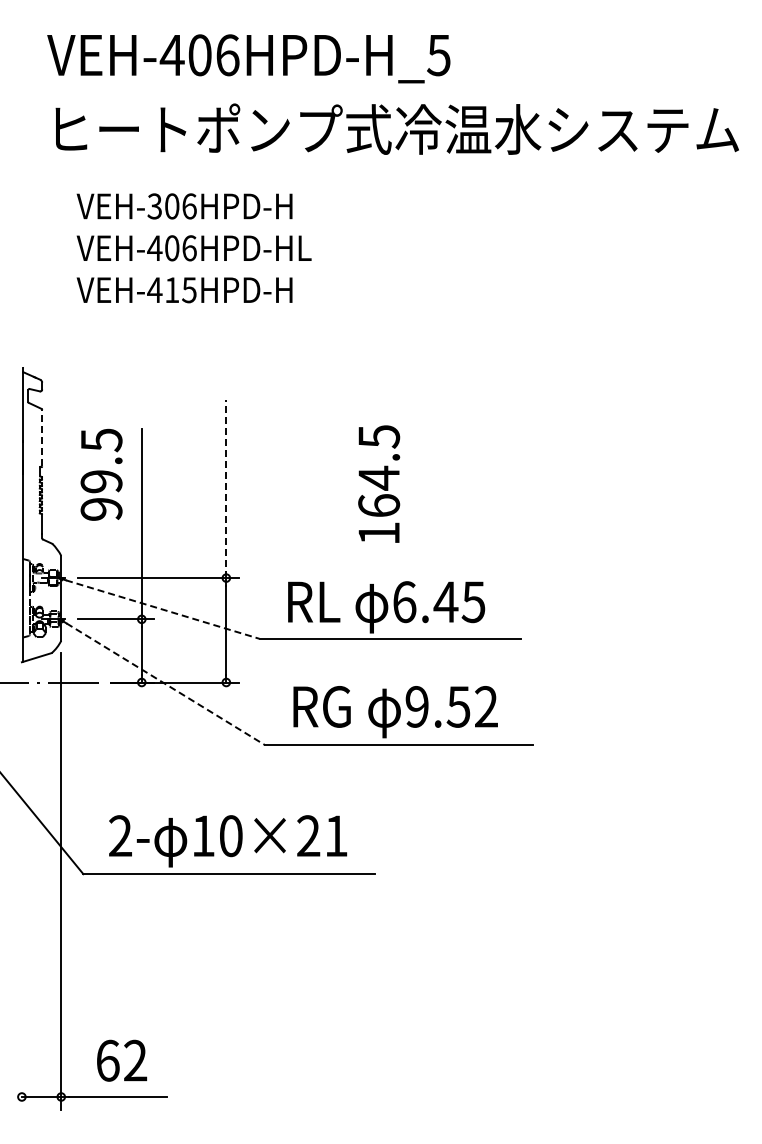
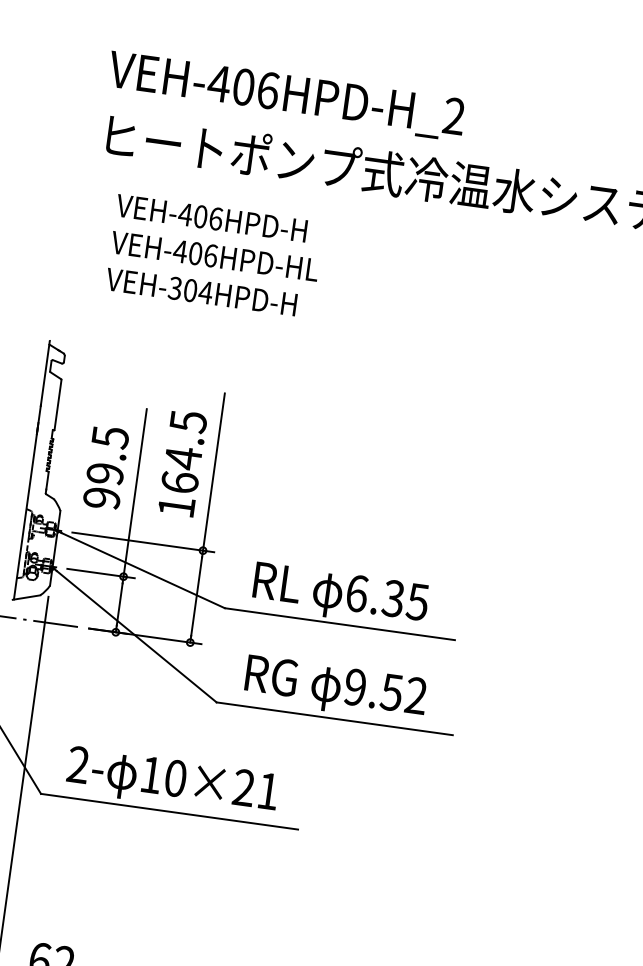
text: (438, 55) -> (453, 116), VEH-406HPD-H_5 -> VEH-406HPD-H_2
text: (154, 206) -> (185, 214), VEH-306HPD-H -> VEH-406HPD-H
text: (172, 290) -> (190, 290), VEH-415HPD-H -> VEH-304HPD-H
line: (42, 437) -> (58, 404), dashed -> solid
text: (101, 474) -> (106, 467), moved
text: (379, 483) -> (183, 463), moved
line: (226, 488) -> (214, 471), dashed -> solid
text: (445, 602) -> (393, 598), 6.45 -> 6.35
line: (163, 609) -> (143, 570), dashed -> solid
line: (166, 684) -> (137, 637), dashed -> solid

